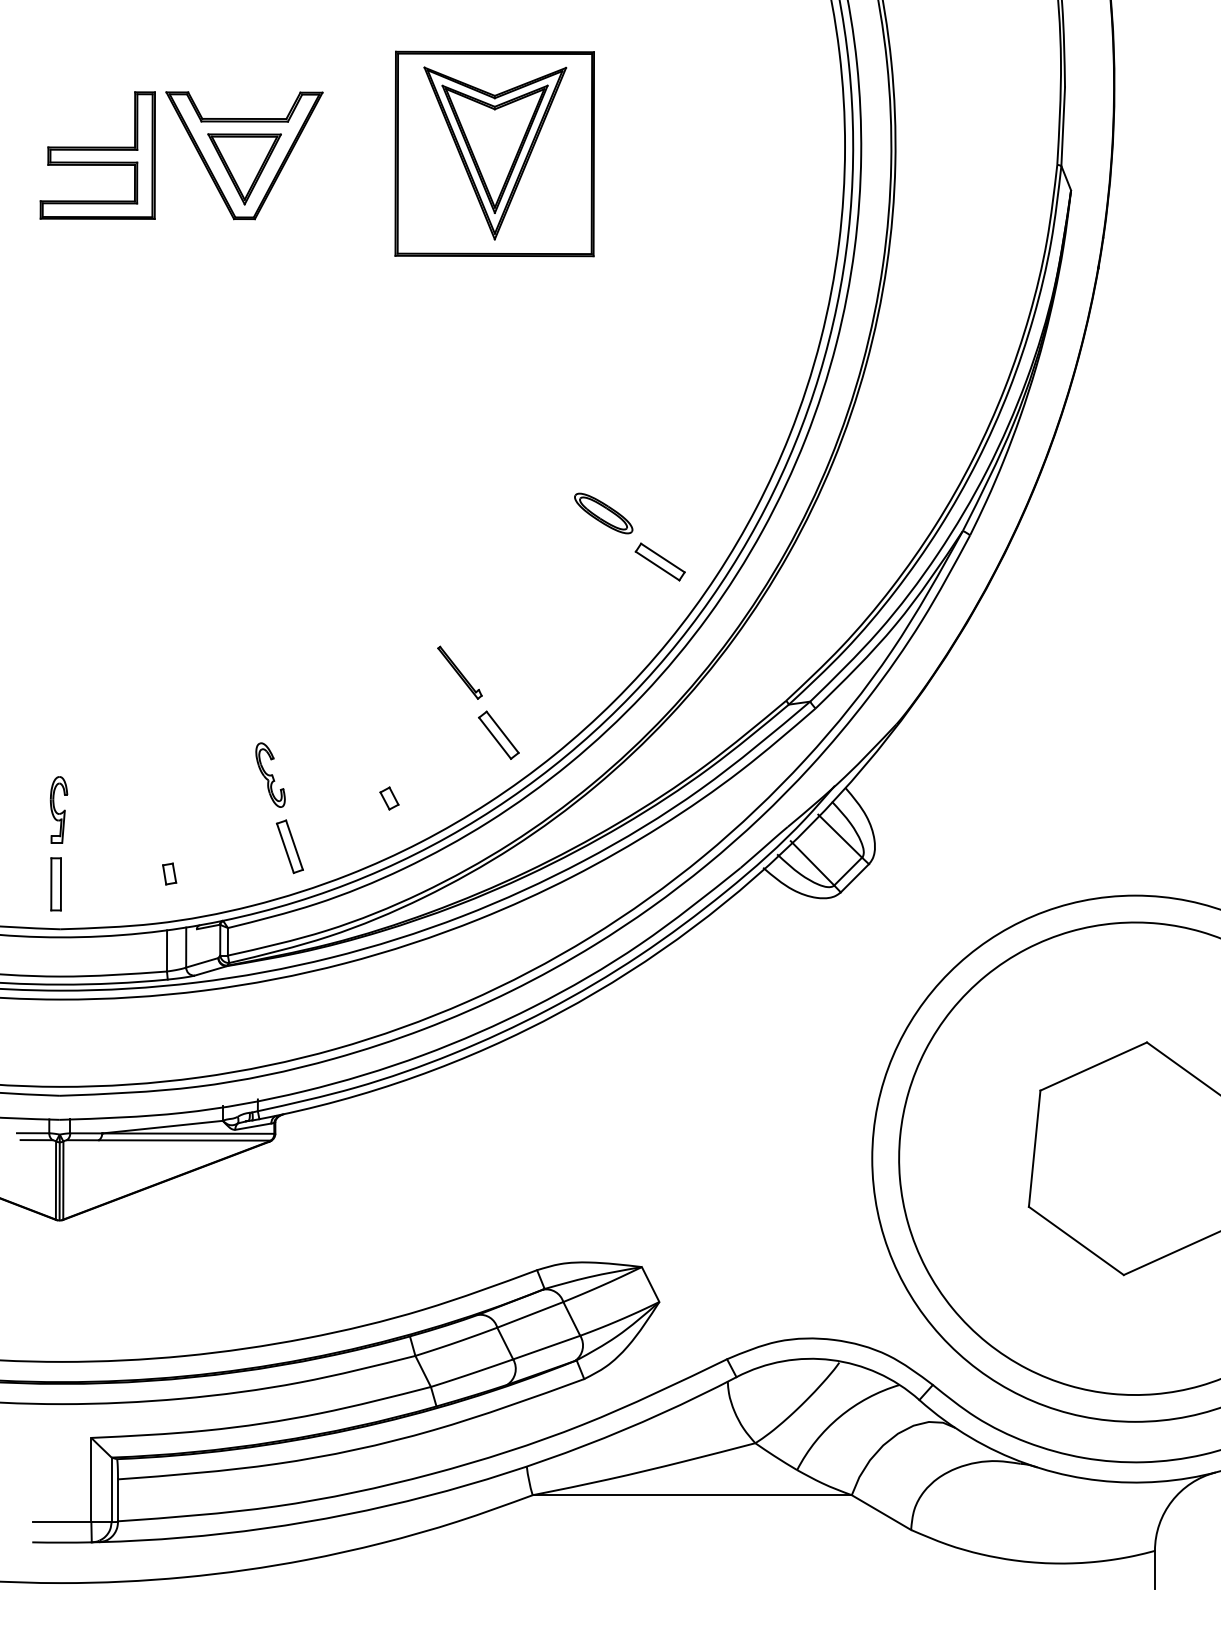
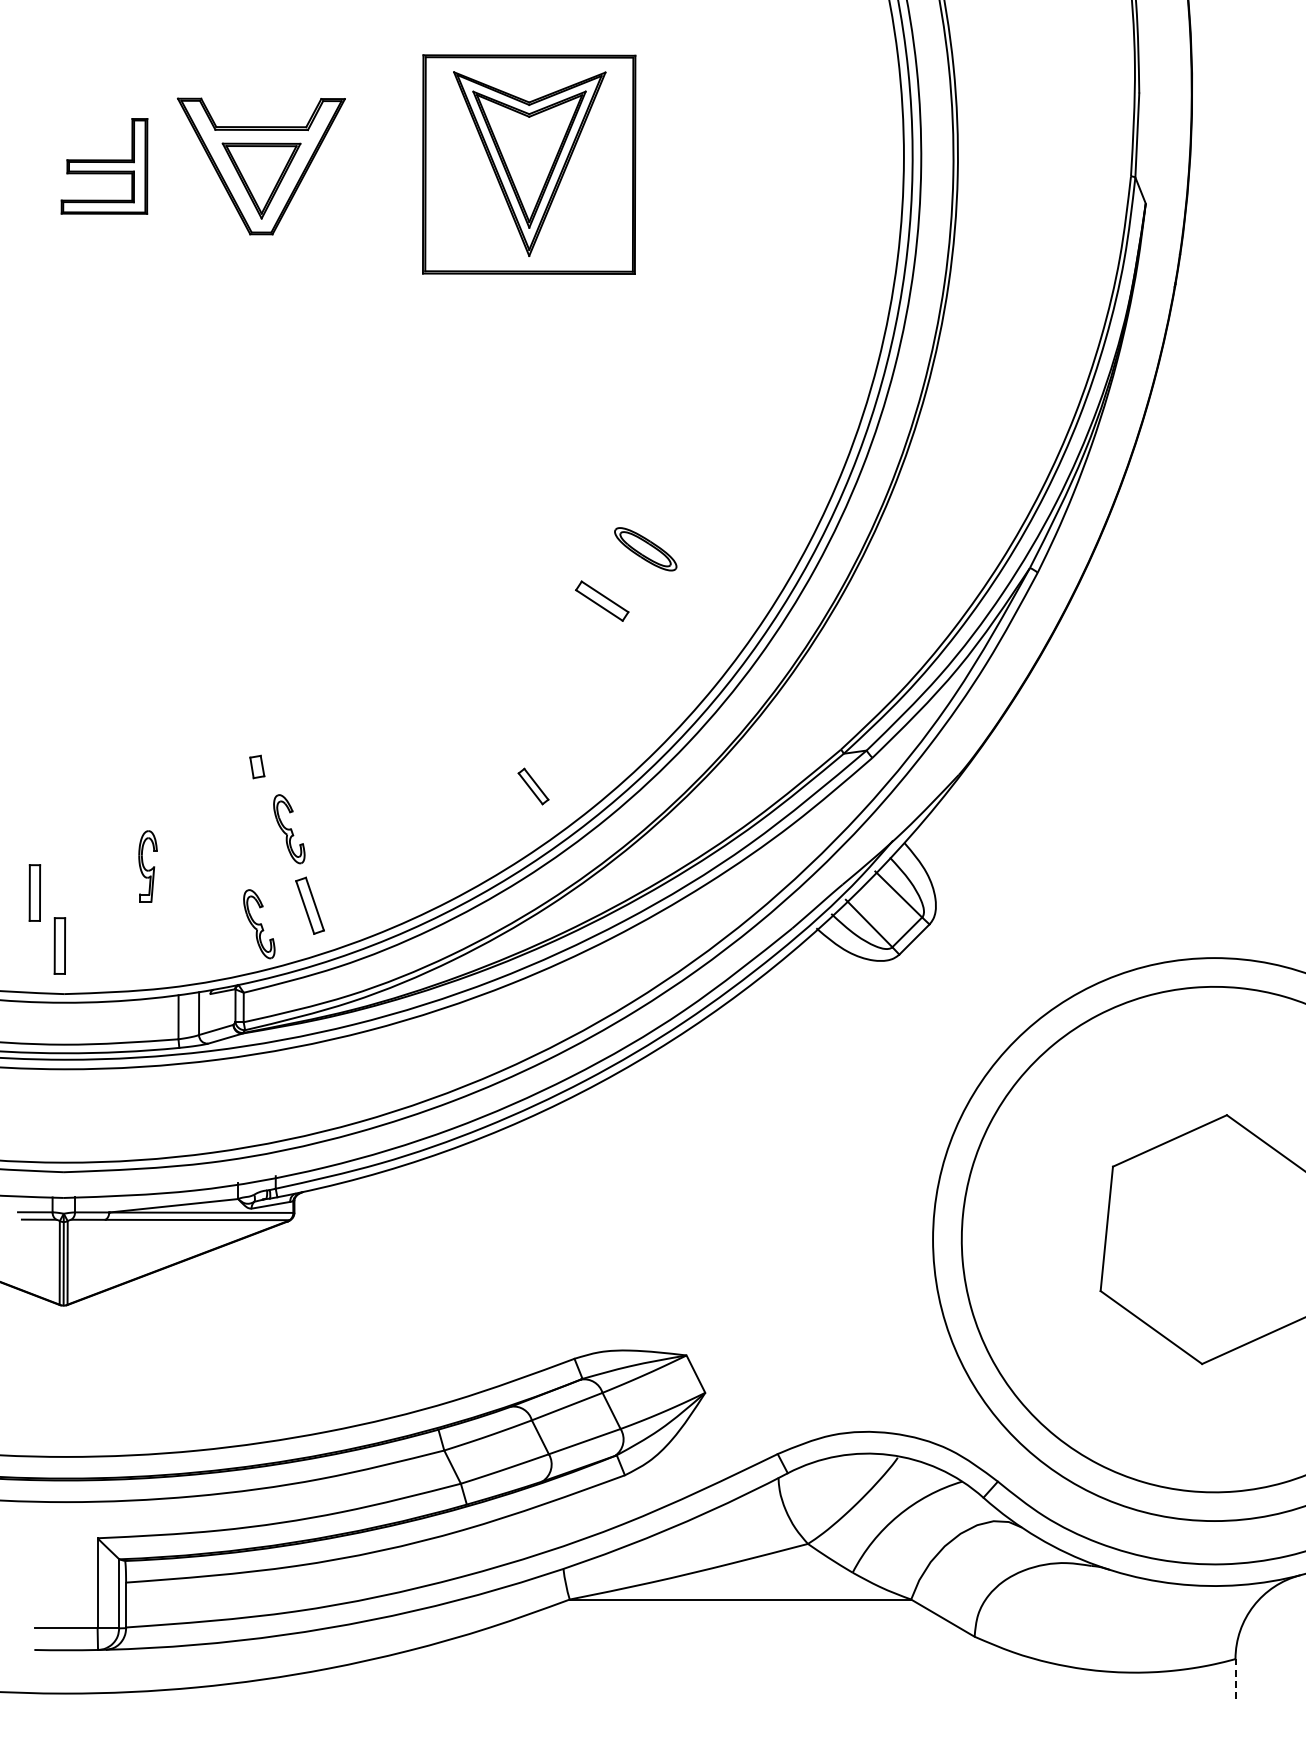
part: (97, 155) -> (104, 166), size x0.7
part: (660, 561) -> (602, 600), moved
part: (459, 672) -> (491, 719), removed
part: (498, 735) -> (533, 786), size x0.7
part: (389, 798) -> (416, 854), removed
part: (58, 810) -> (147, 866), moved
part: (32, 834) -> (34, 892), added
part: (242, 864) -> (259, 924), added
part: (169, 873) -> (257, 766), moved
line: (1154, 1568) -> (1235, 1678), solid -> dashed

